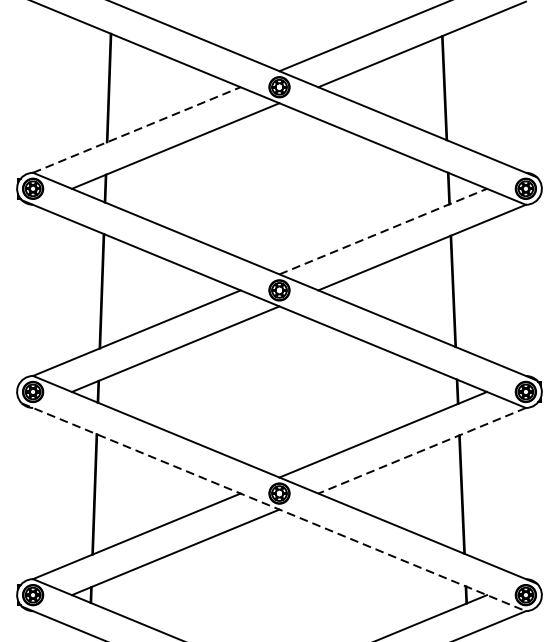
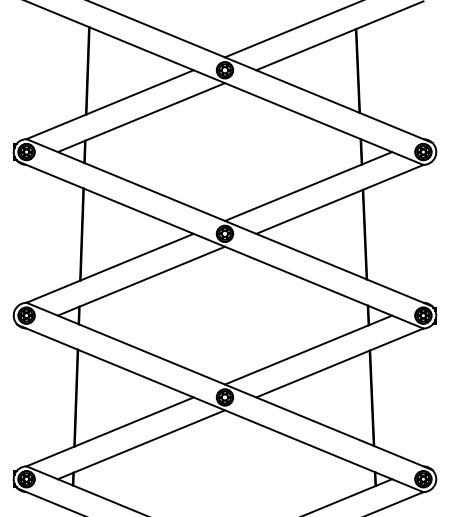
line: (137, 129) -> (110, 104), dashed -> solid
line: (384, 231) -> (309, 186), dashed -> solid
line: (421, 451) -> (339, 363), dashed -> solid
line: (273, 507) -> (220, 408), dashed -> solid

